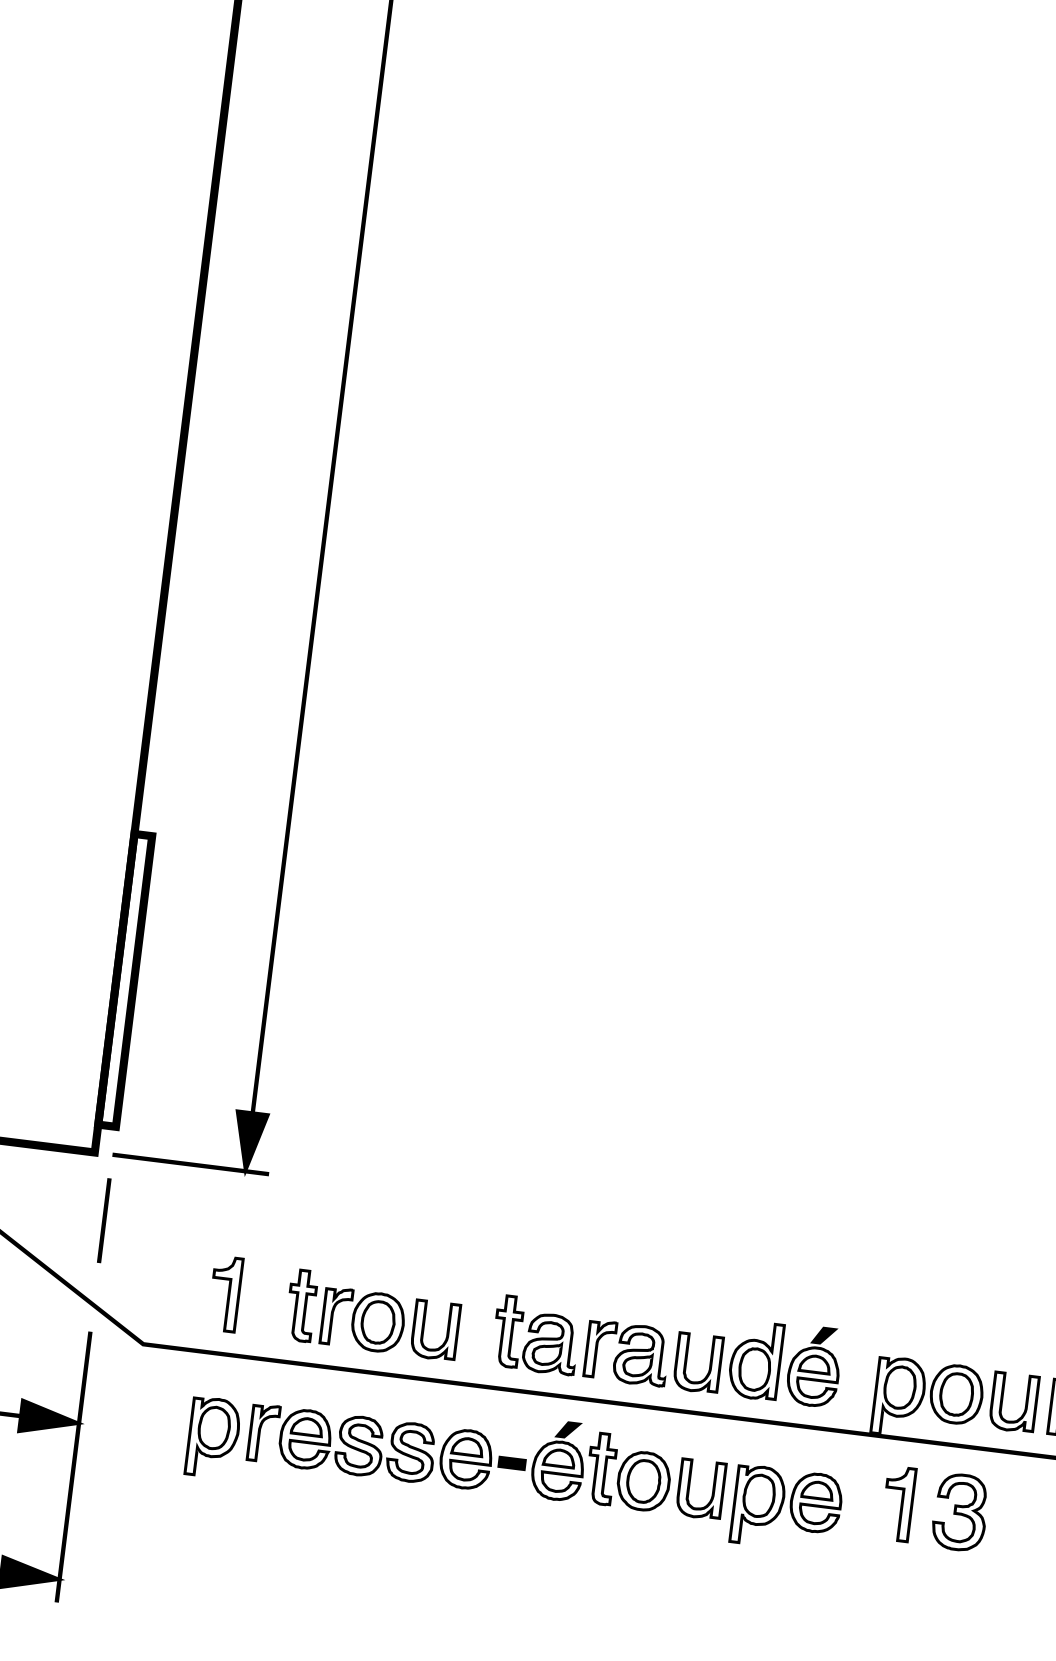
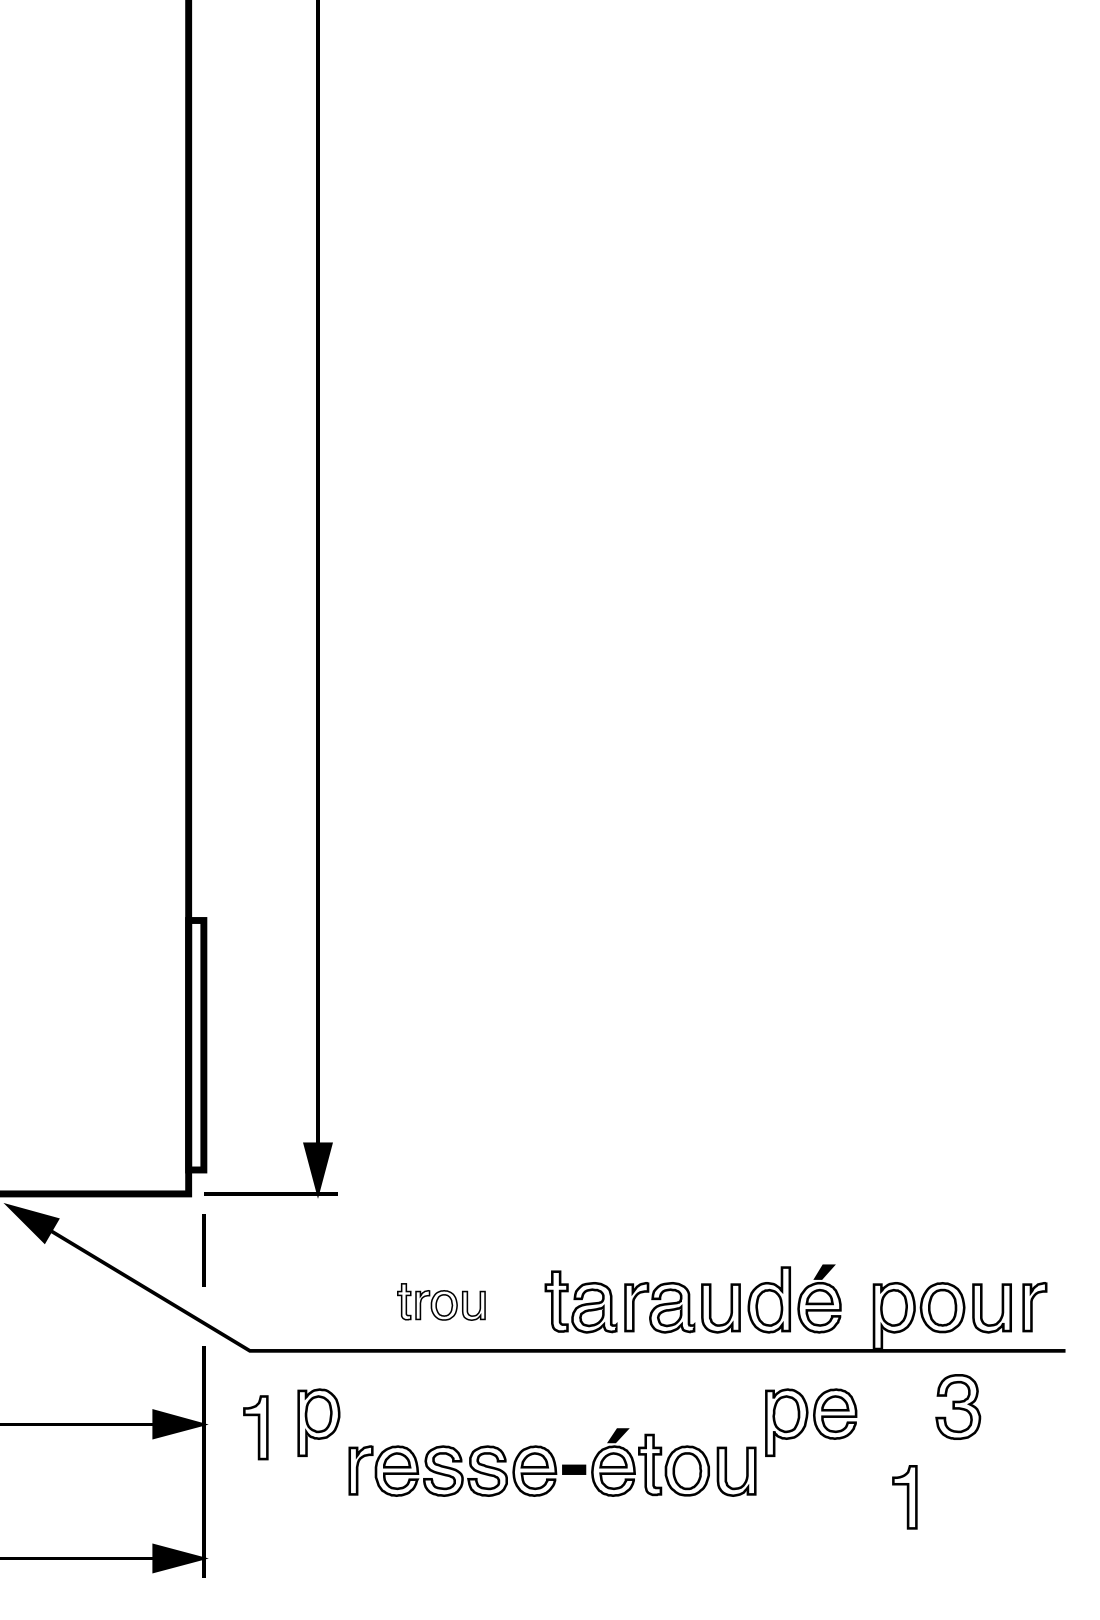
part: (224, 1293) -> (255, 1427), moved
part: (373, 1314) -> (441, 1301), size x0.6
part: (487, 1451) -> (552, 1462), moved
part: (897, 1504) -> (904, 1497), moved

